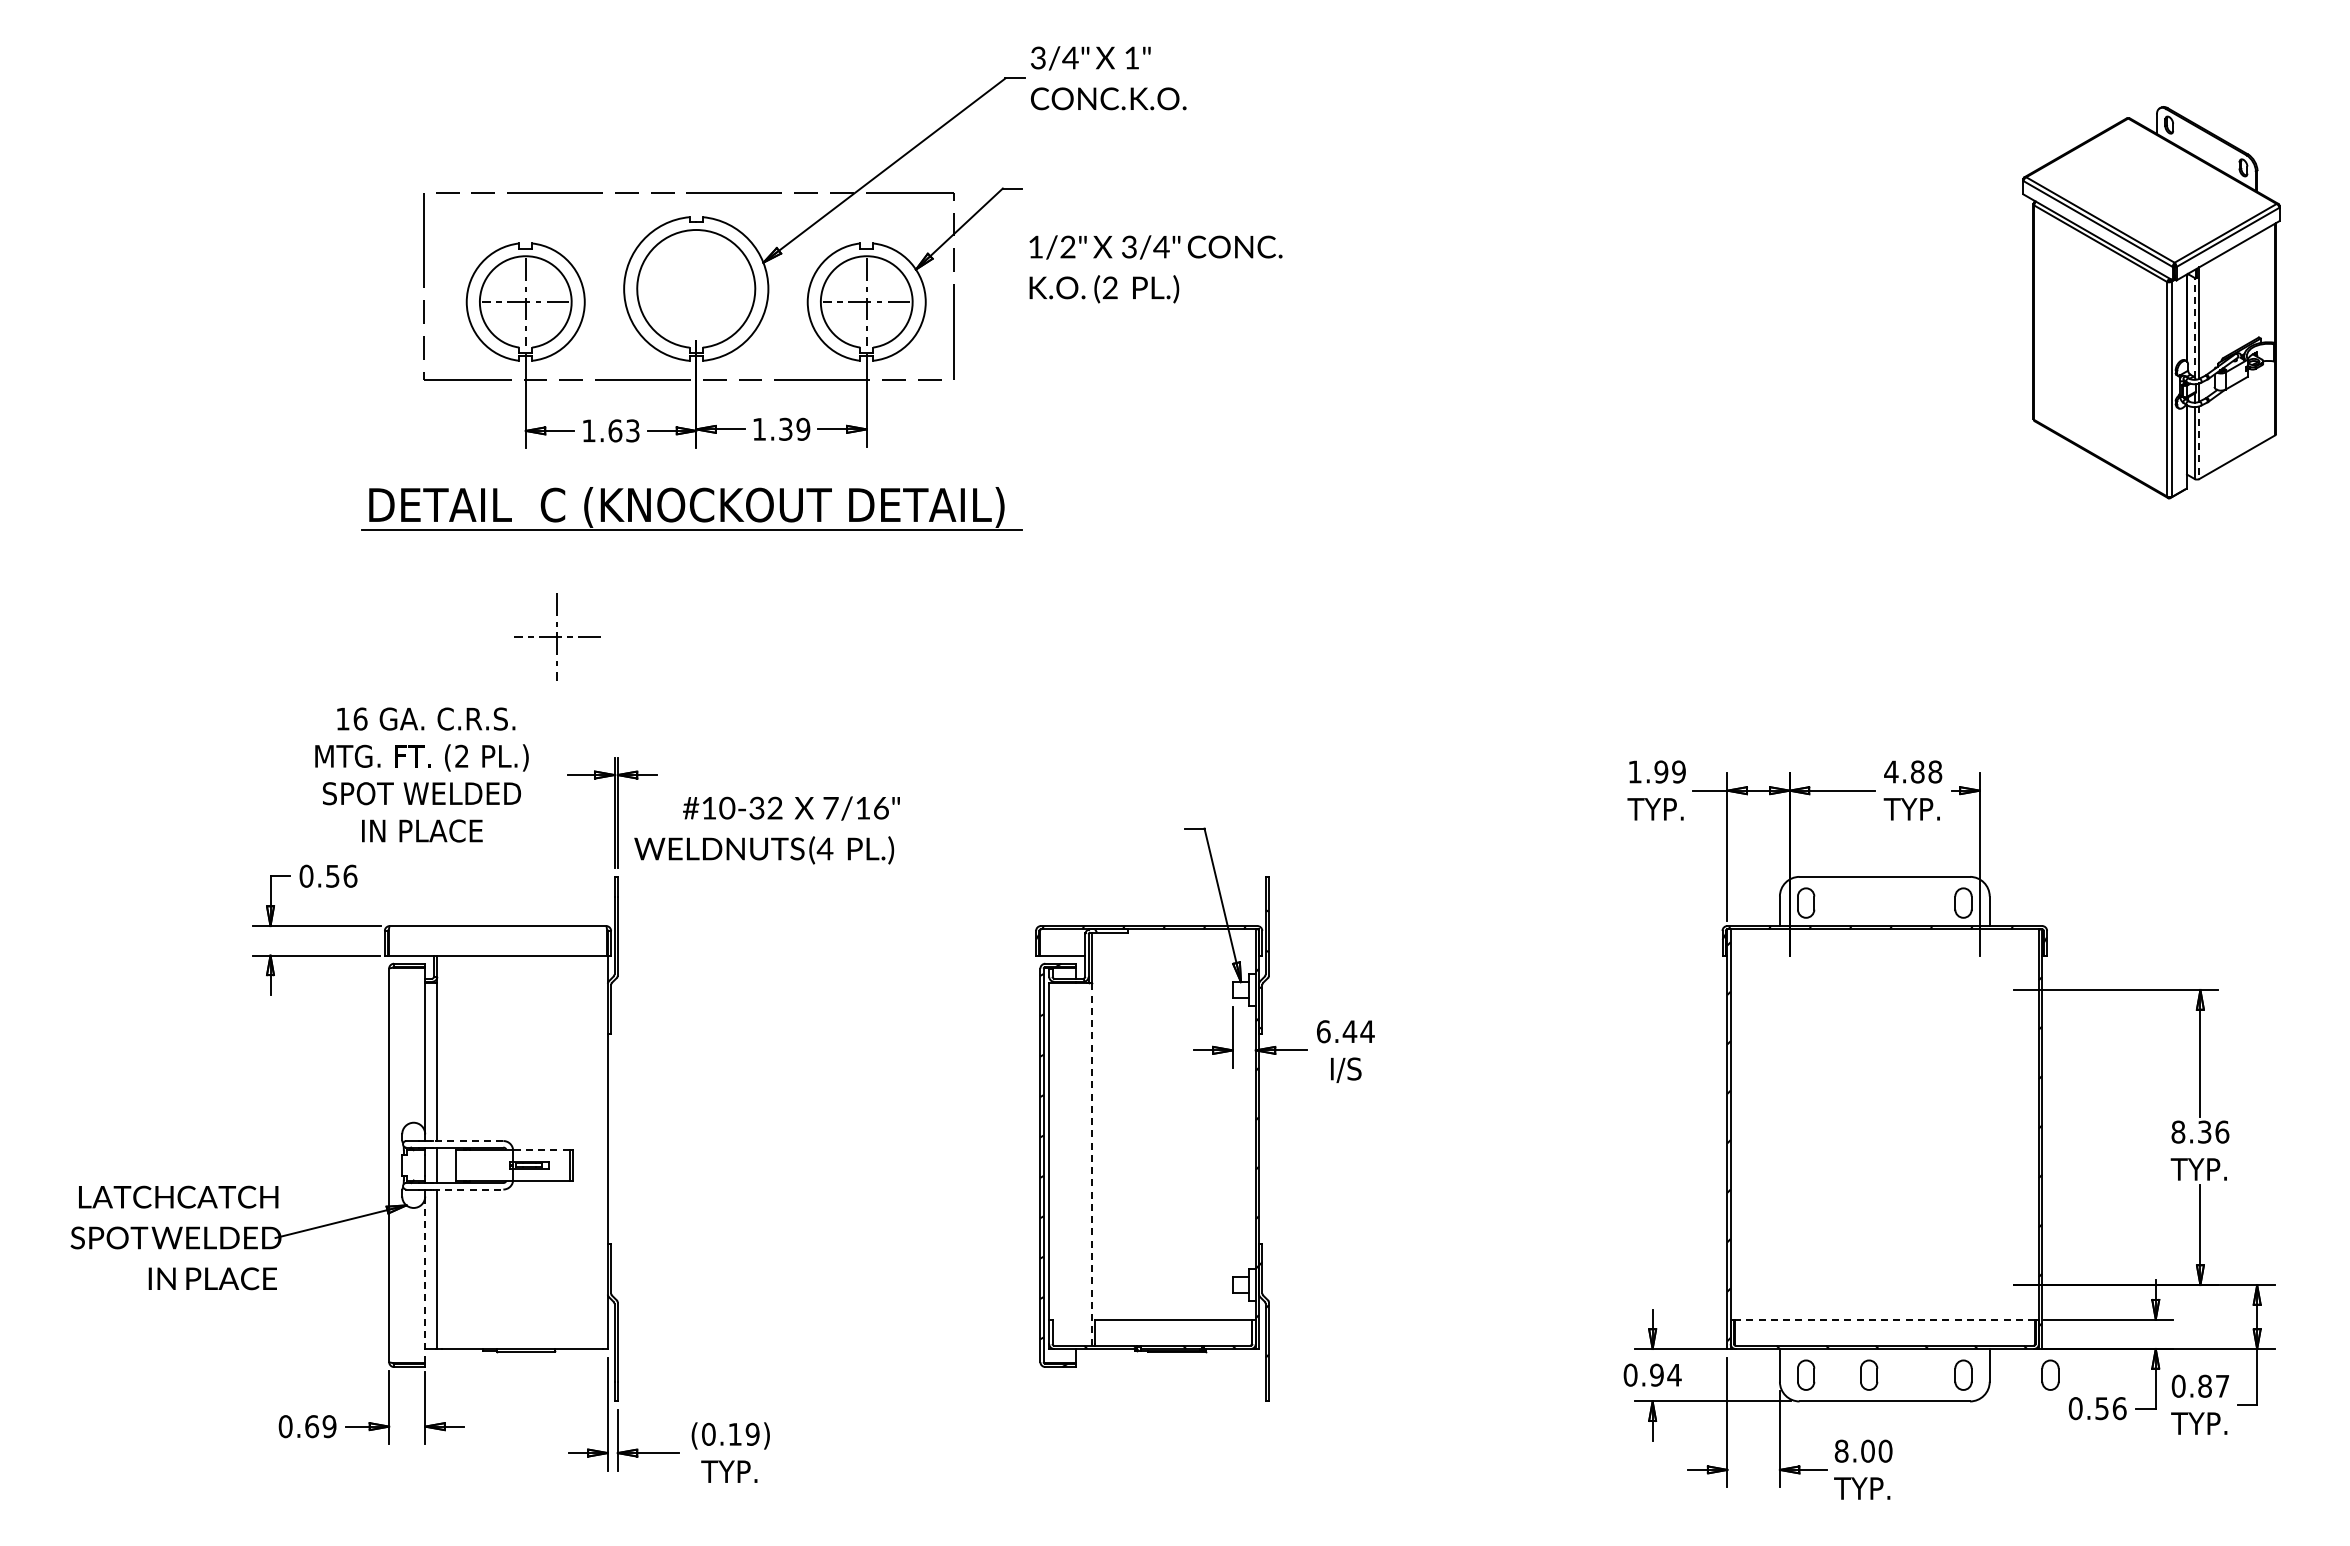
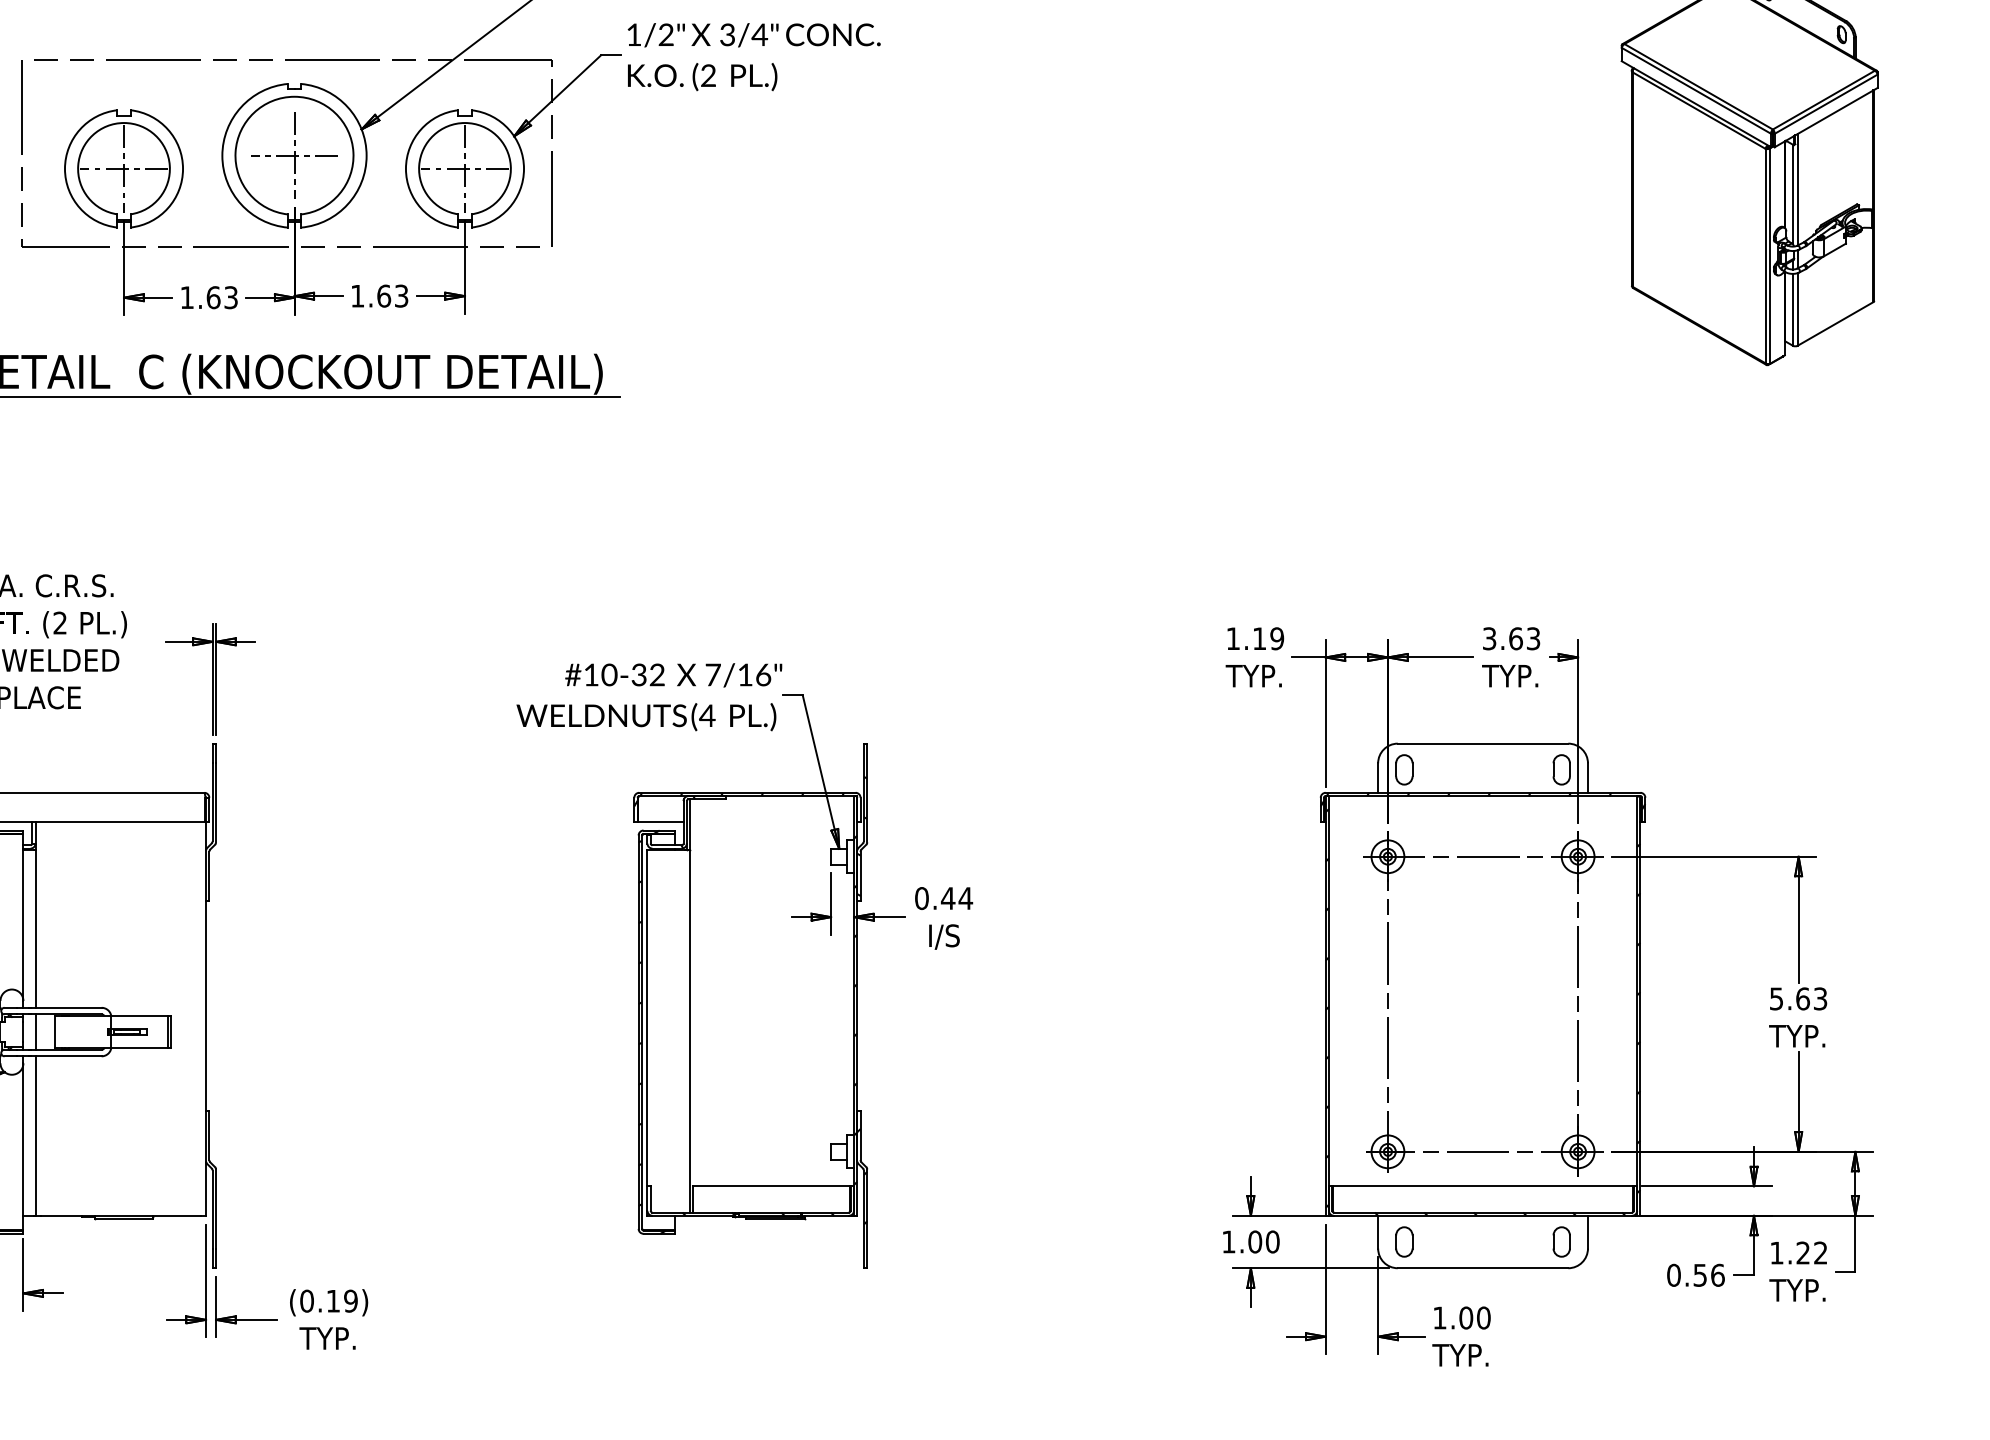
text: (1155, 269) -> (753, 57), moved
line: (2194, 327) -> (1792, 194), dashed -> solid
text: (794, 428) -> (392, 295), 1.39 -> 1.63
line: (2199, 443) -> (1797, 310), dashed -> solid
part: (557, 636) -> (294, 155), moved
text: (1661, 771) -> (1259, 638), 1.99 -> 1.19
text: (1913, 771) -> (1511, 638), 4.88 -> 3.63
text: (766, 830) -> (648, 697), moved
text: (1323, 1031) -> (921, 898), 6.44 -> 0.44
text: (2200, 1131) -> (1798, 998), 8.36 -> 5.63
part: (1790, 1137) -> (1388, 1004), added
line: (467, 1141) -> (65, 1008), dashed -> solid
line: (540, 1149) -> (138, 1016), dashed -> solid
line: (1091, 1165) -> (689, 1032), dashed -> solid
line: (468, 1189) -> (66, 1056), dashed -> solid
line: (425, 1280) -> (23, 1147), dashed -> solid
line: (1884, 1319) -> (1482, 1186), dashed -> solid
text: (1652, 1374) -> (1250, 1241), 0.94 -> 1.00
part: (1869, 1374) -> (1467, 1241), removed
part: (2050, 1374) -> (1648, 1241), removed
text: (2200, 1385) -> (1798, 1252), 0.87 -> 1.22
text: (1841, 1450) -> (1439, 1317), 8.00 -> 1.00

